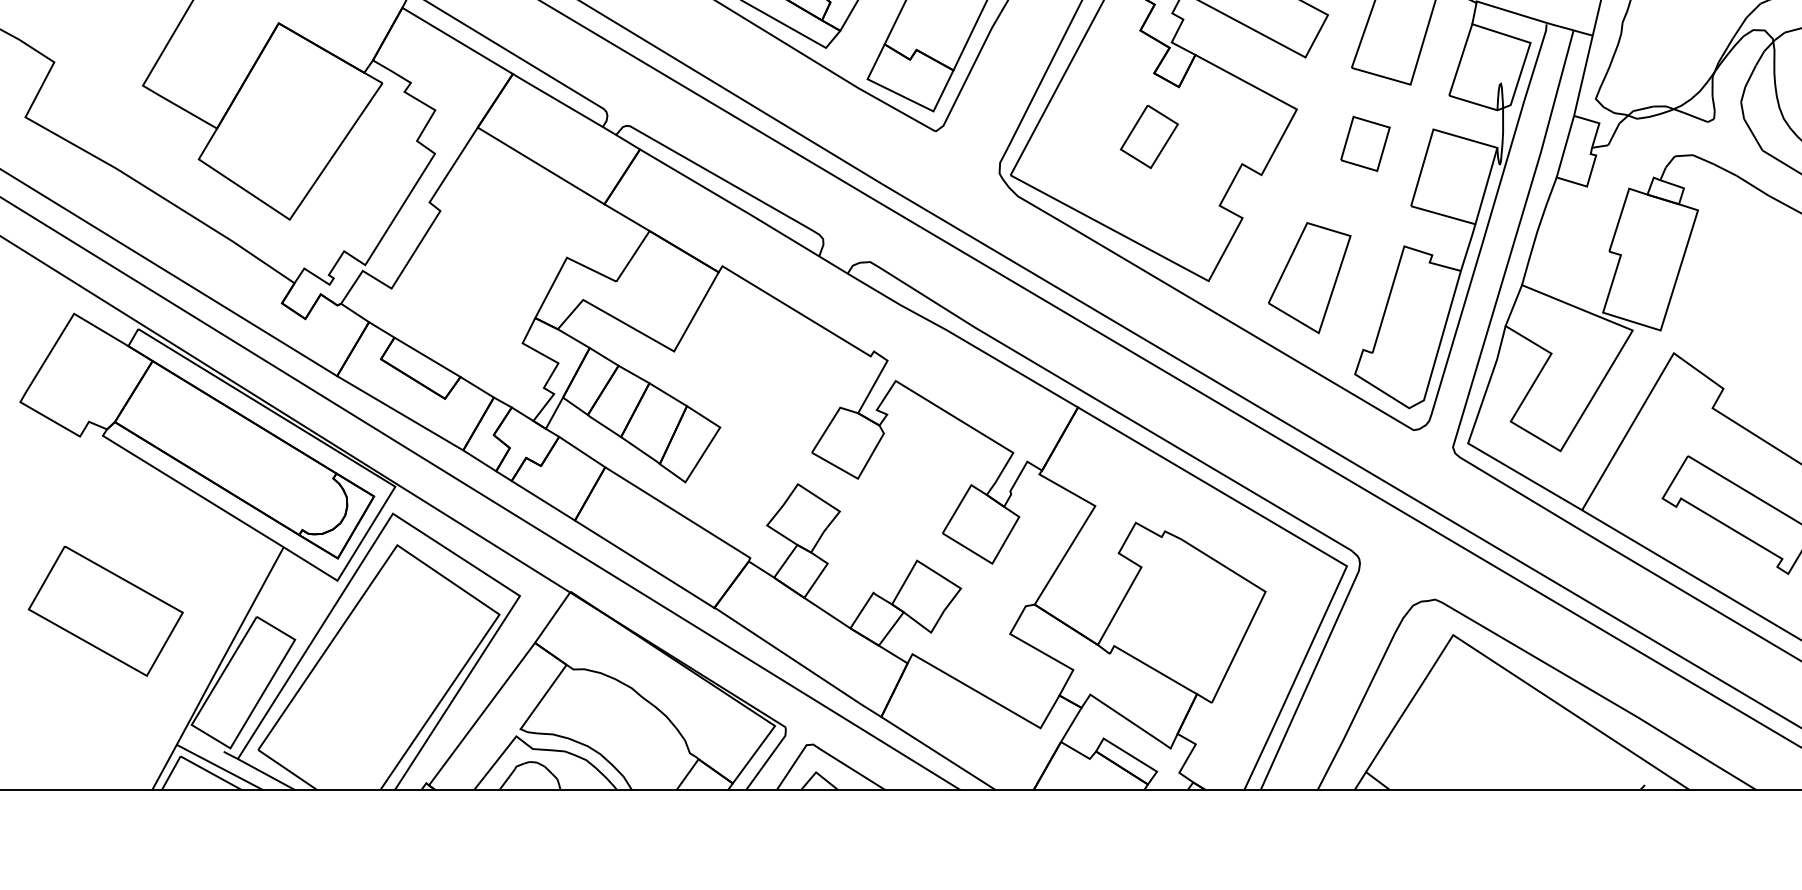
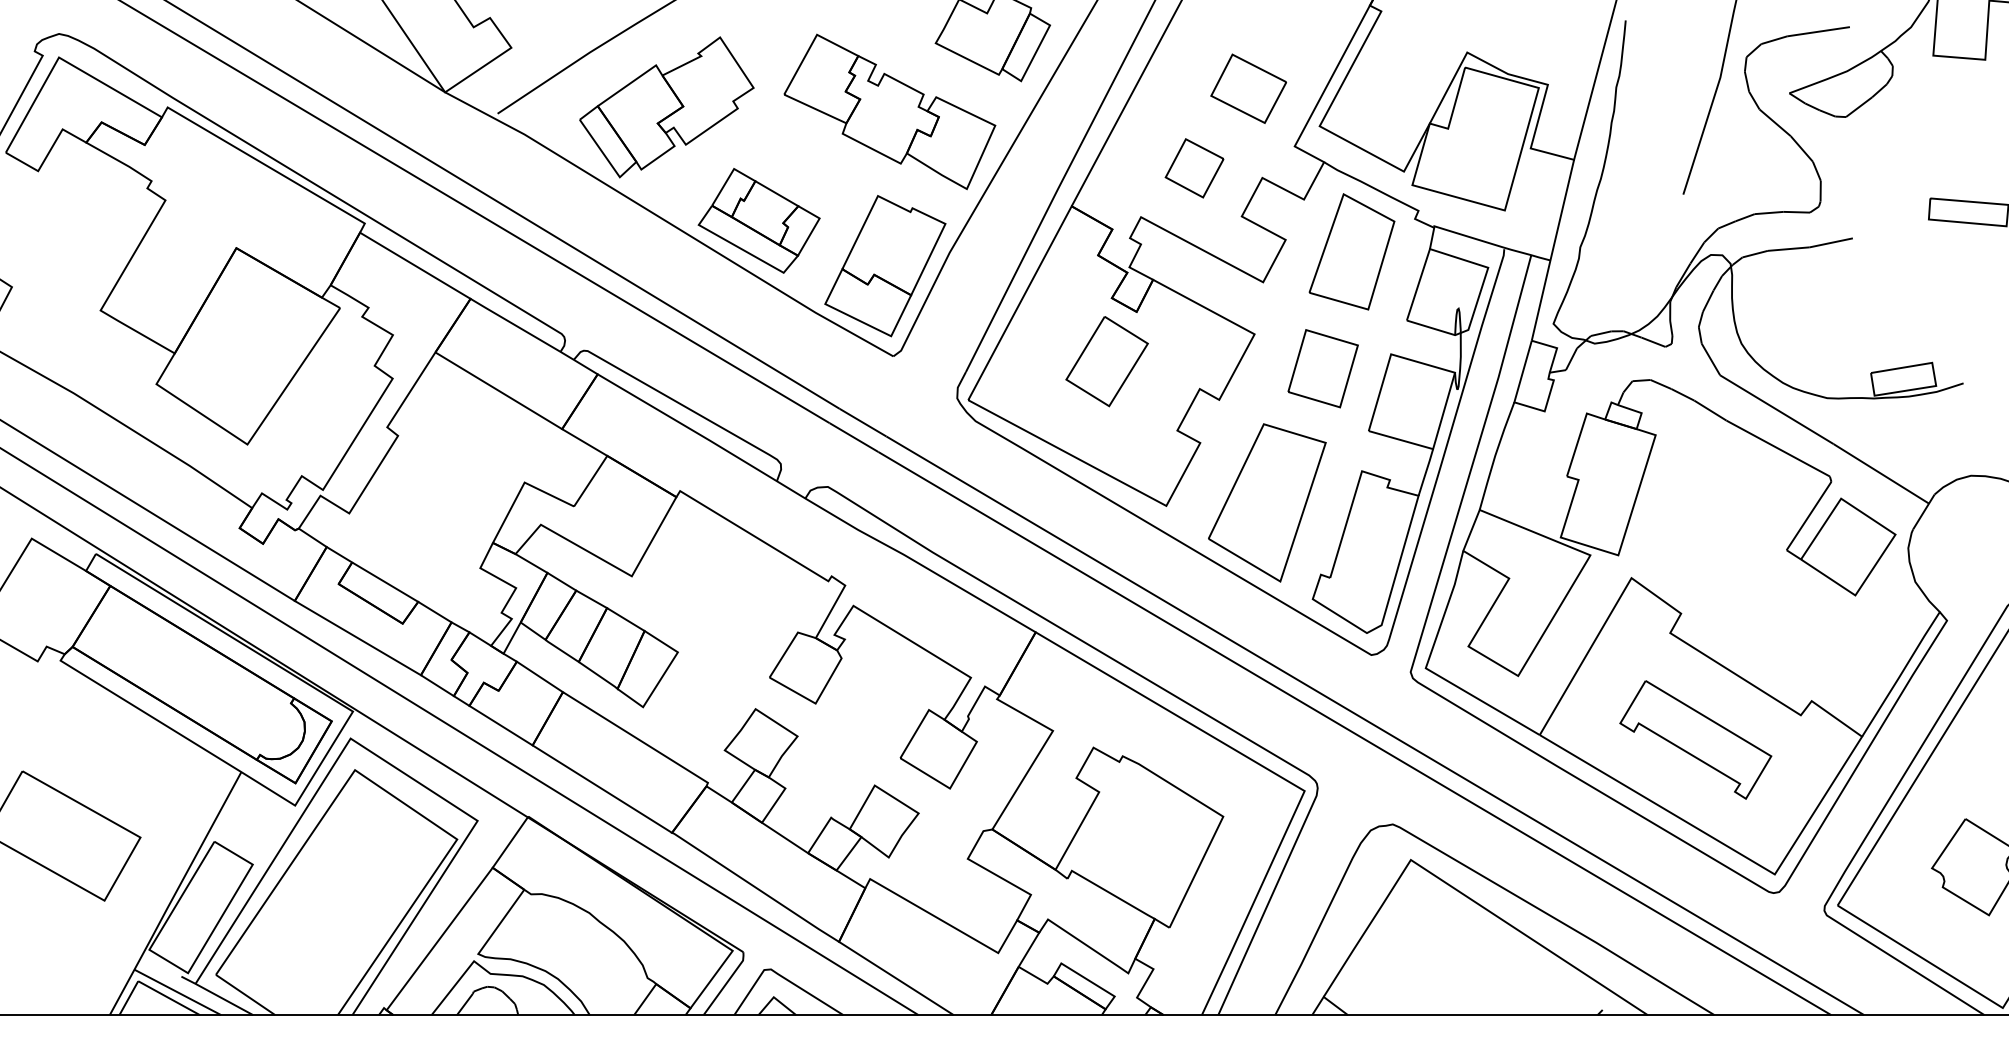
part: (1148, 136) -> (1106, 361), size x1.43
part: (1364, 143) -> (1322, 368), size x1.43
part: (1309, 277) -> (1267, 502), size x1.43

